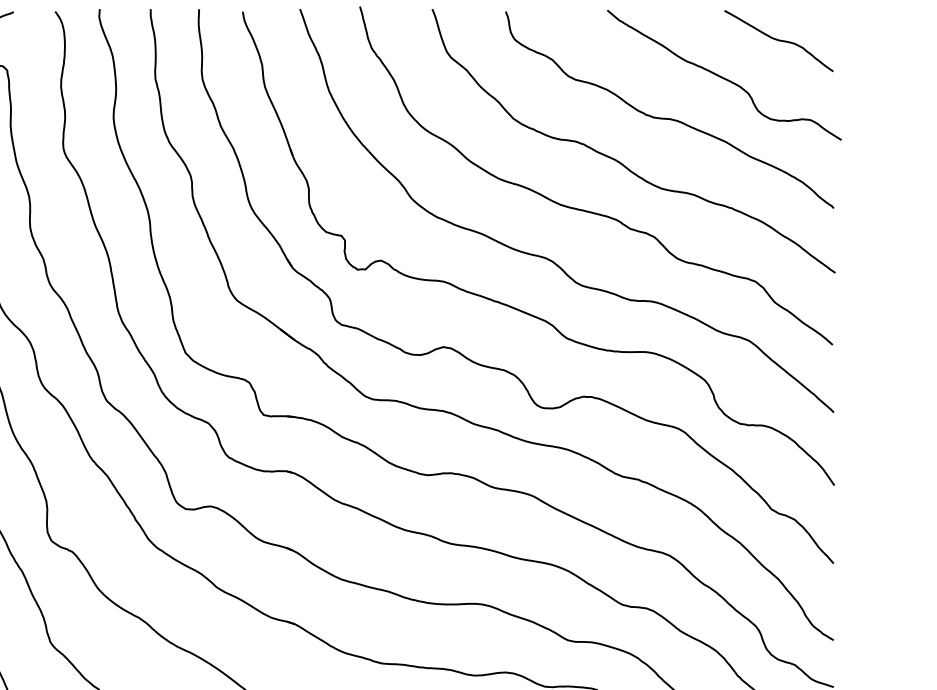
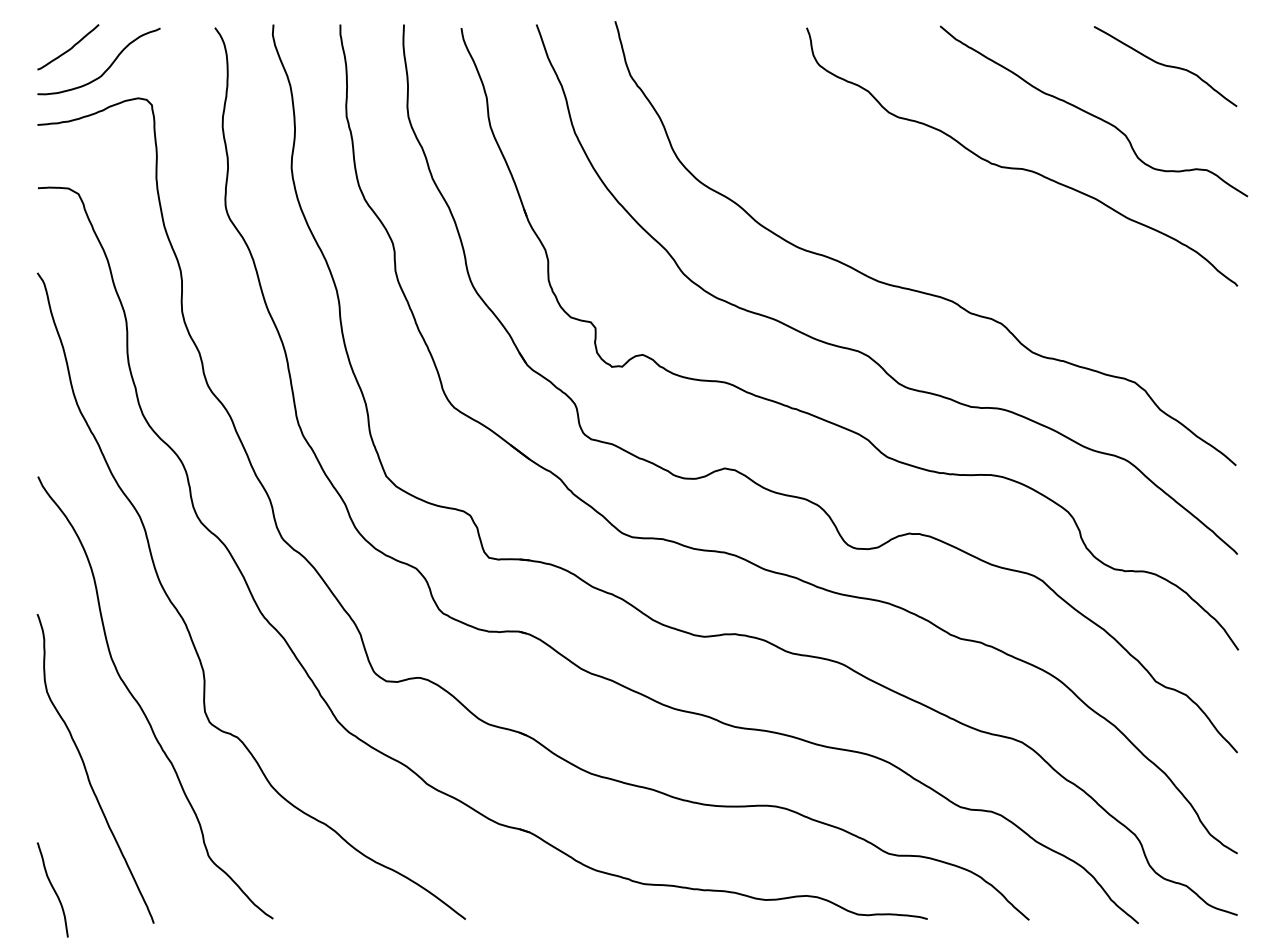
curve: (620, 162) -> (957, 225), removed

